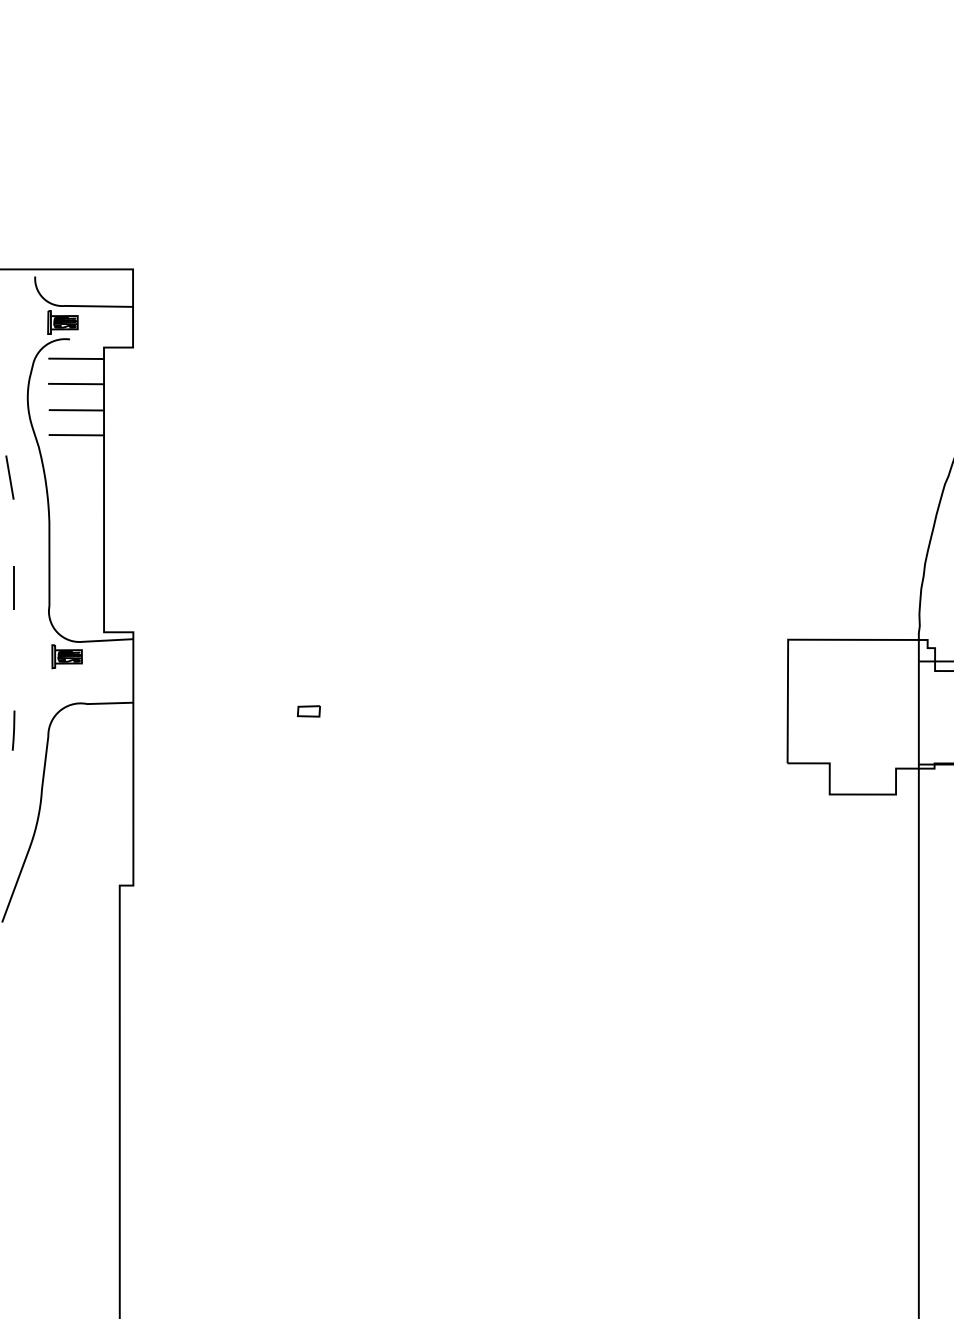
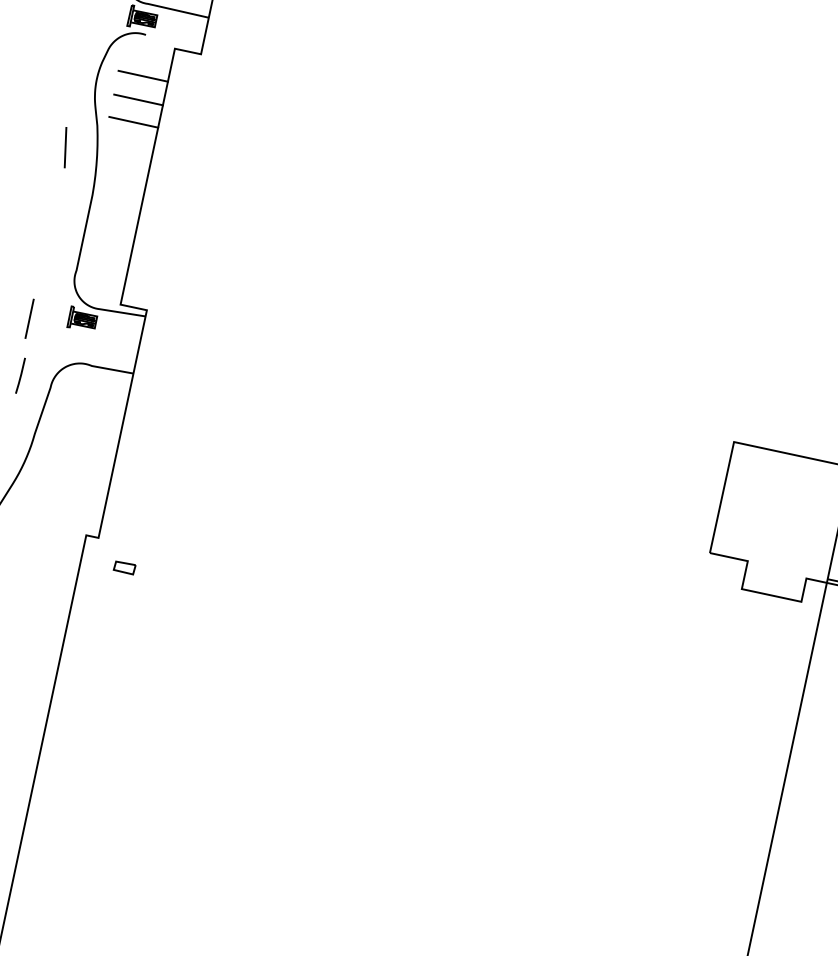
line: (76, 358) -> (148, 53), removed
line: (13, 587) -> (28, 318), moved
part: (308, 711) -> (124, 567), moved

